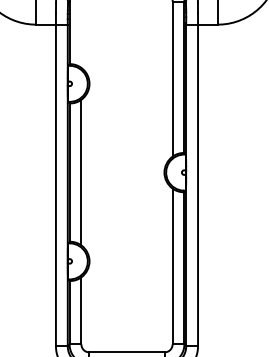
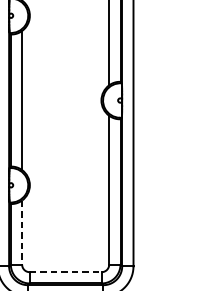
line: (81, 310) -> (22, 232), solid -> dashed
line: (126, 352) -> (65, 272), solid -> dashed

